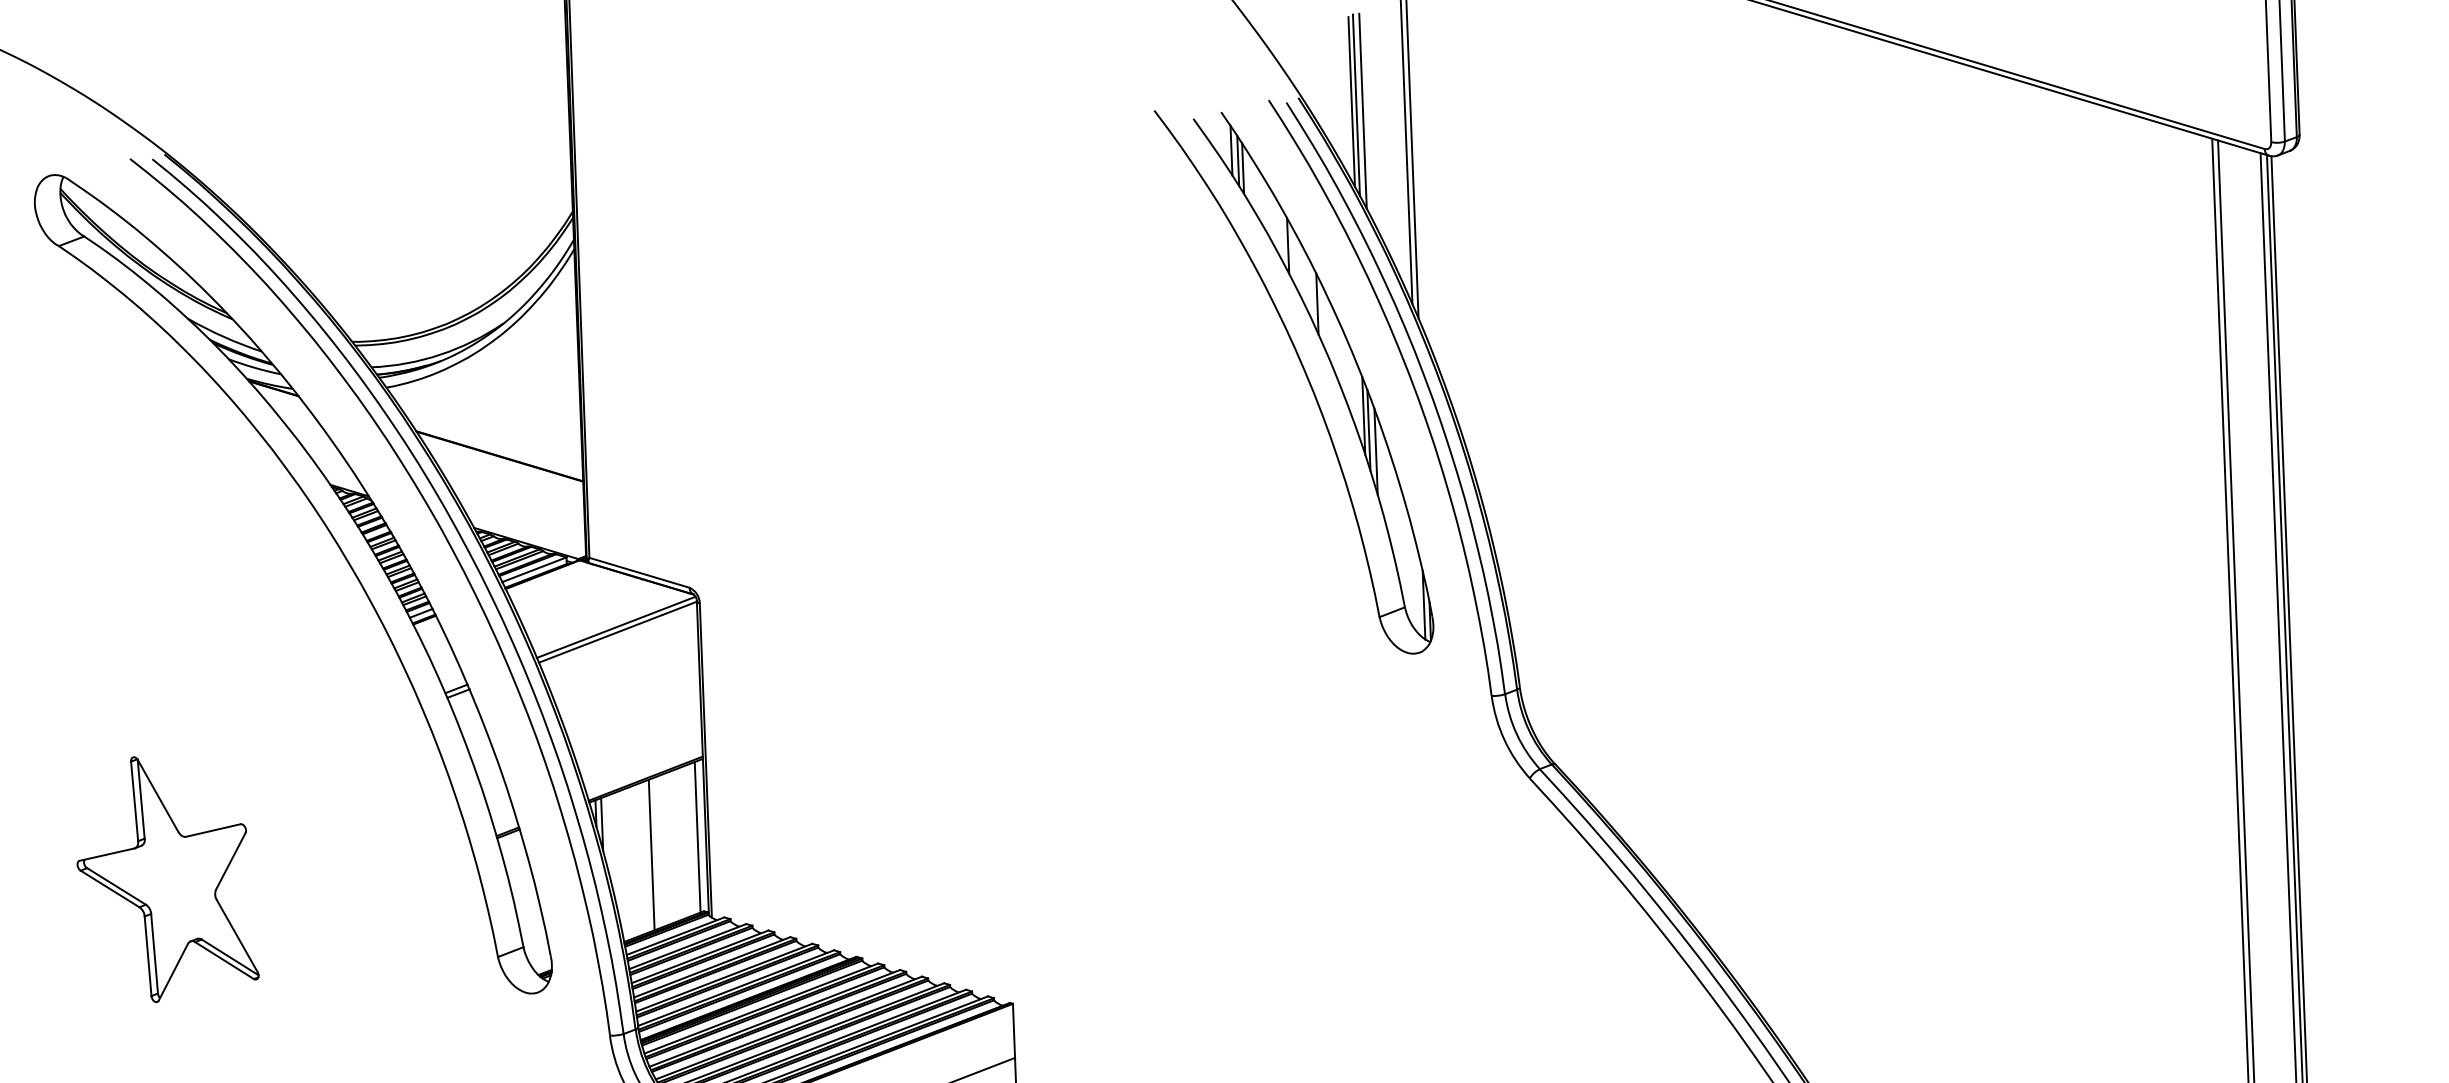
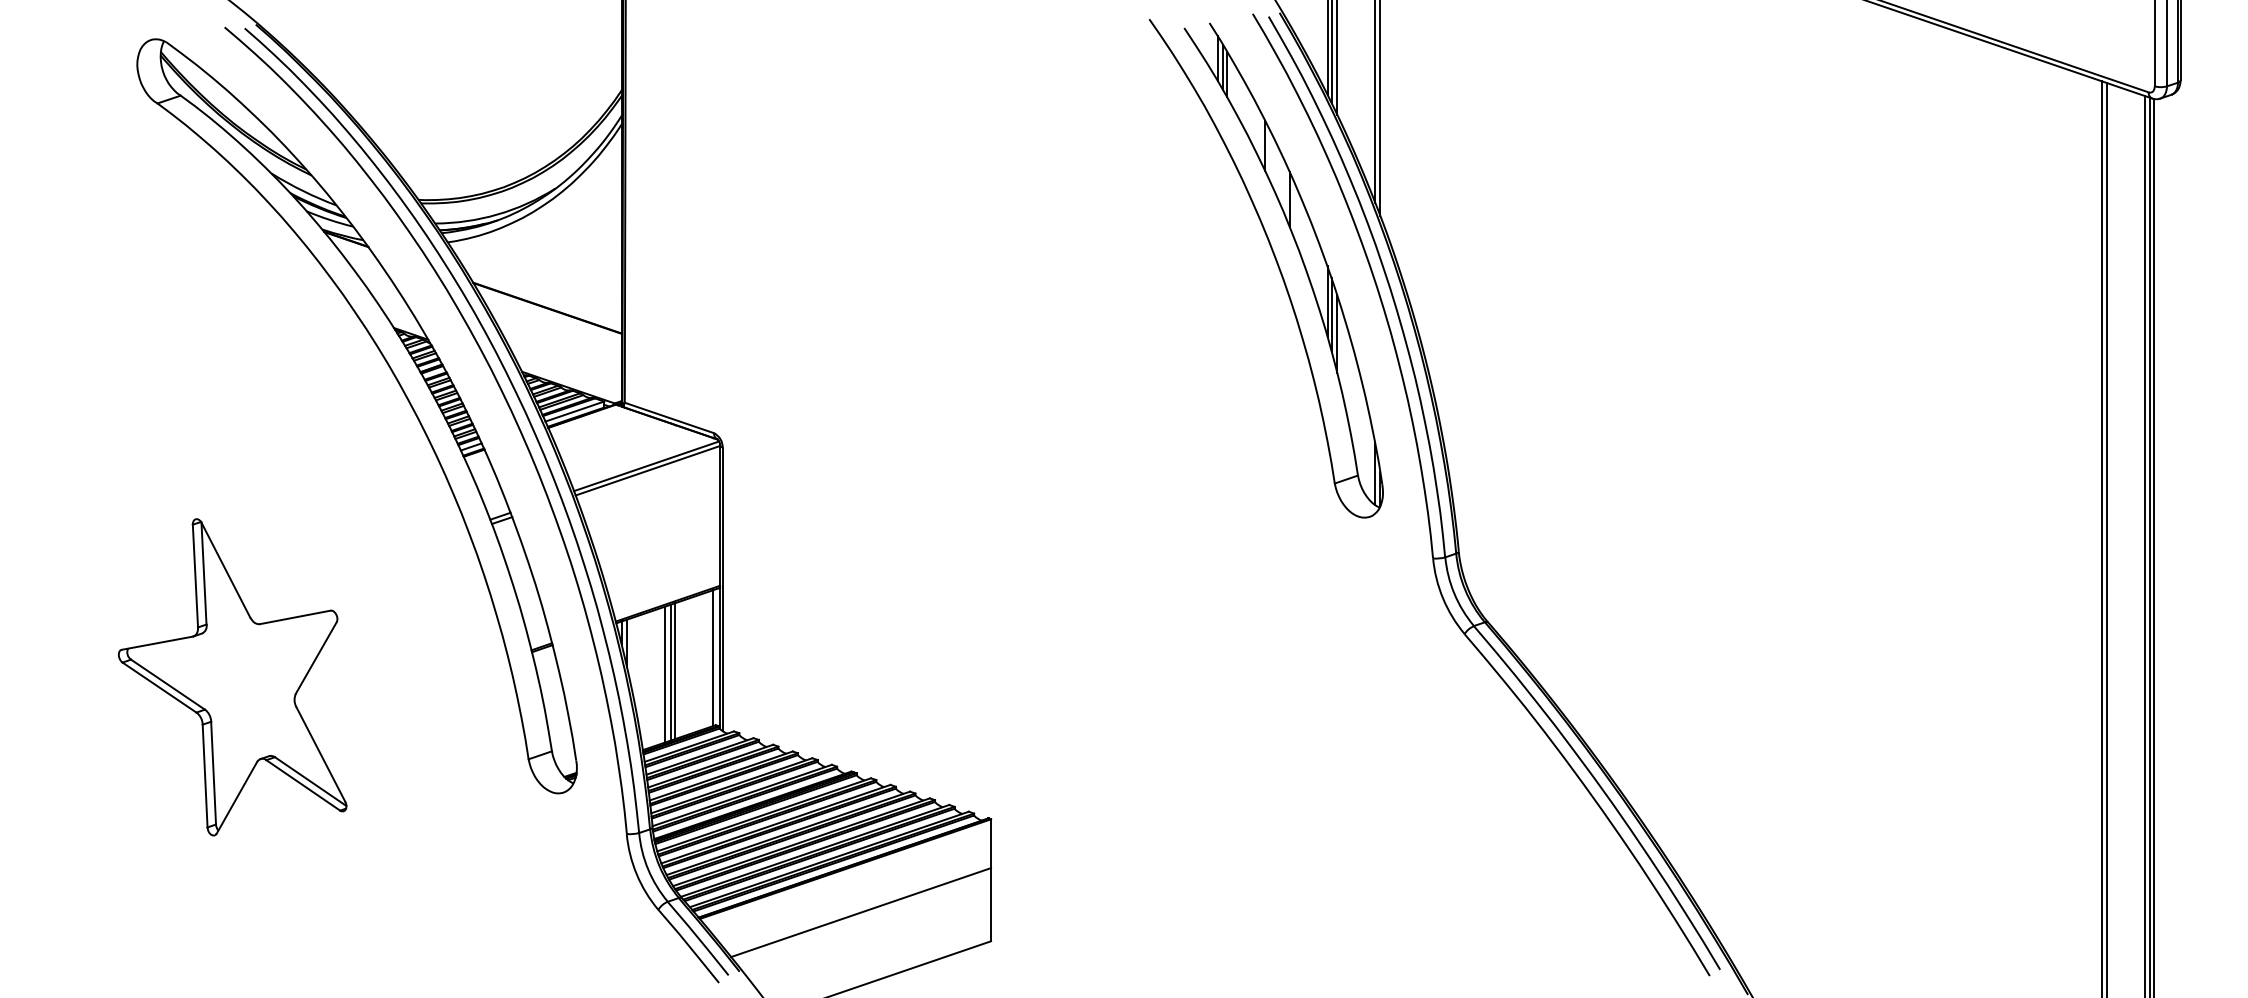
line: (655, 853) -> (674, 671), added
line: (644, 857) -> (664, 674), added
part: (166, 878) -> (232, 677), size x1.43

